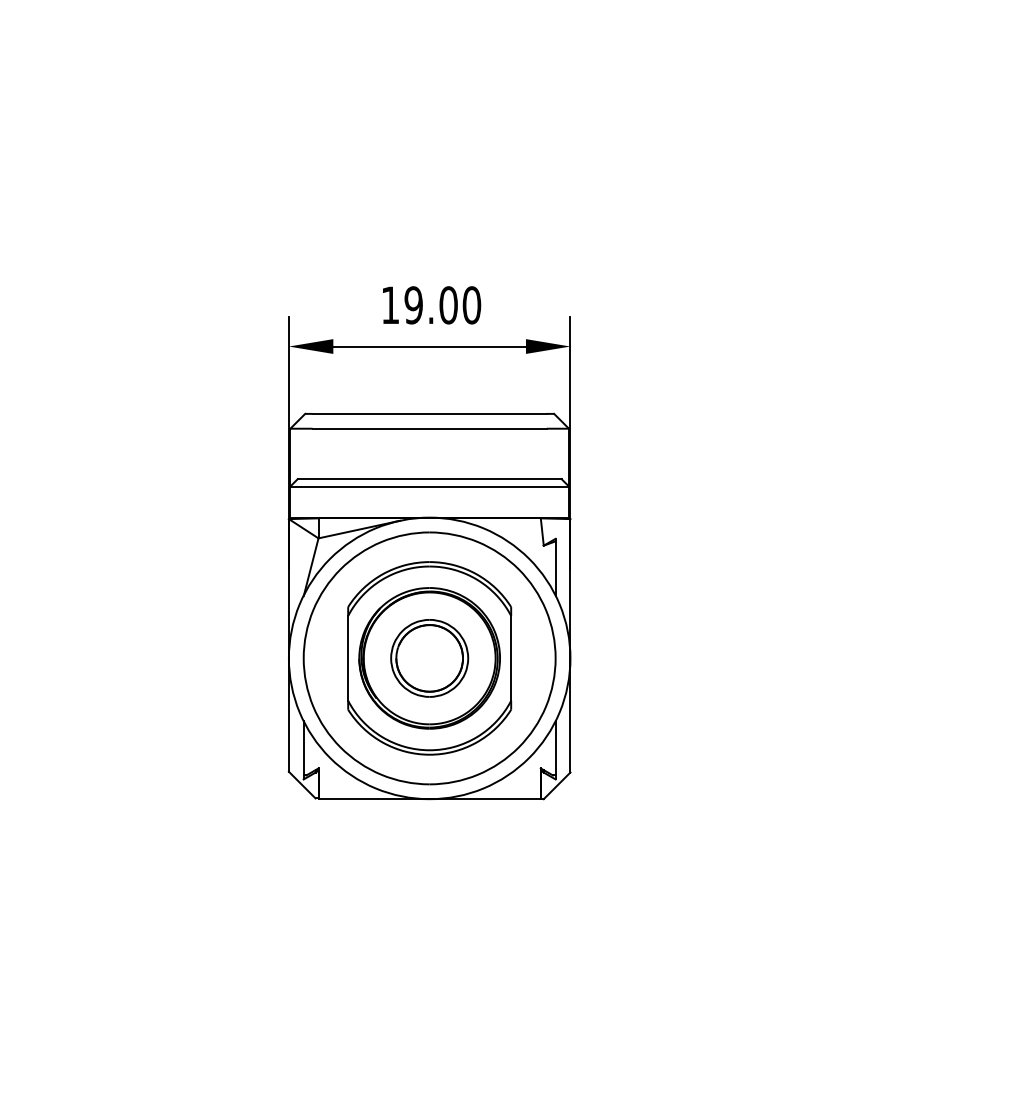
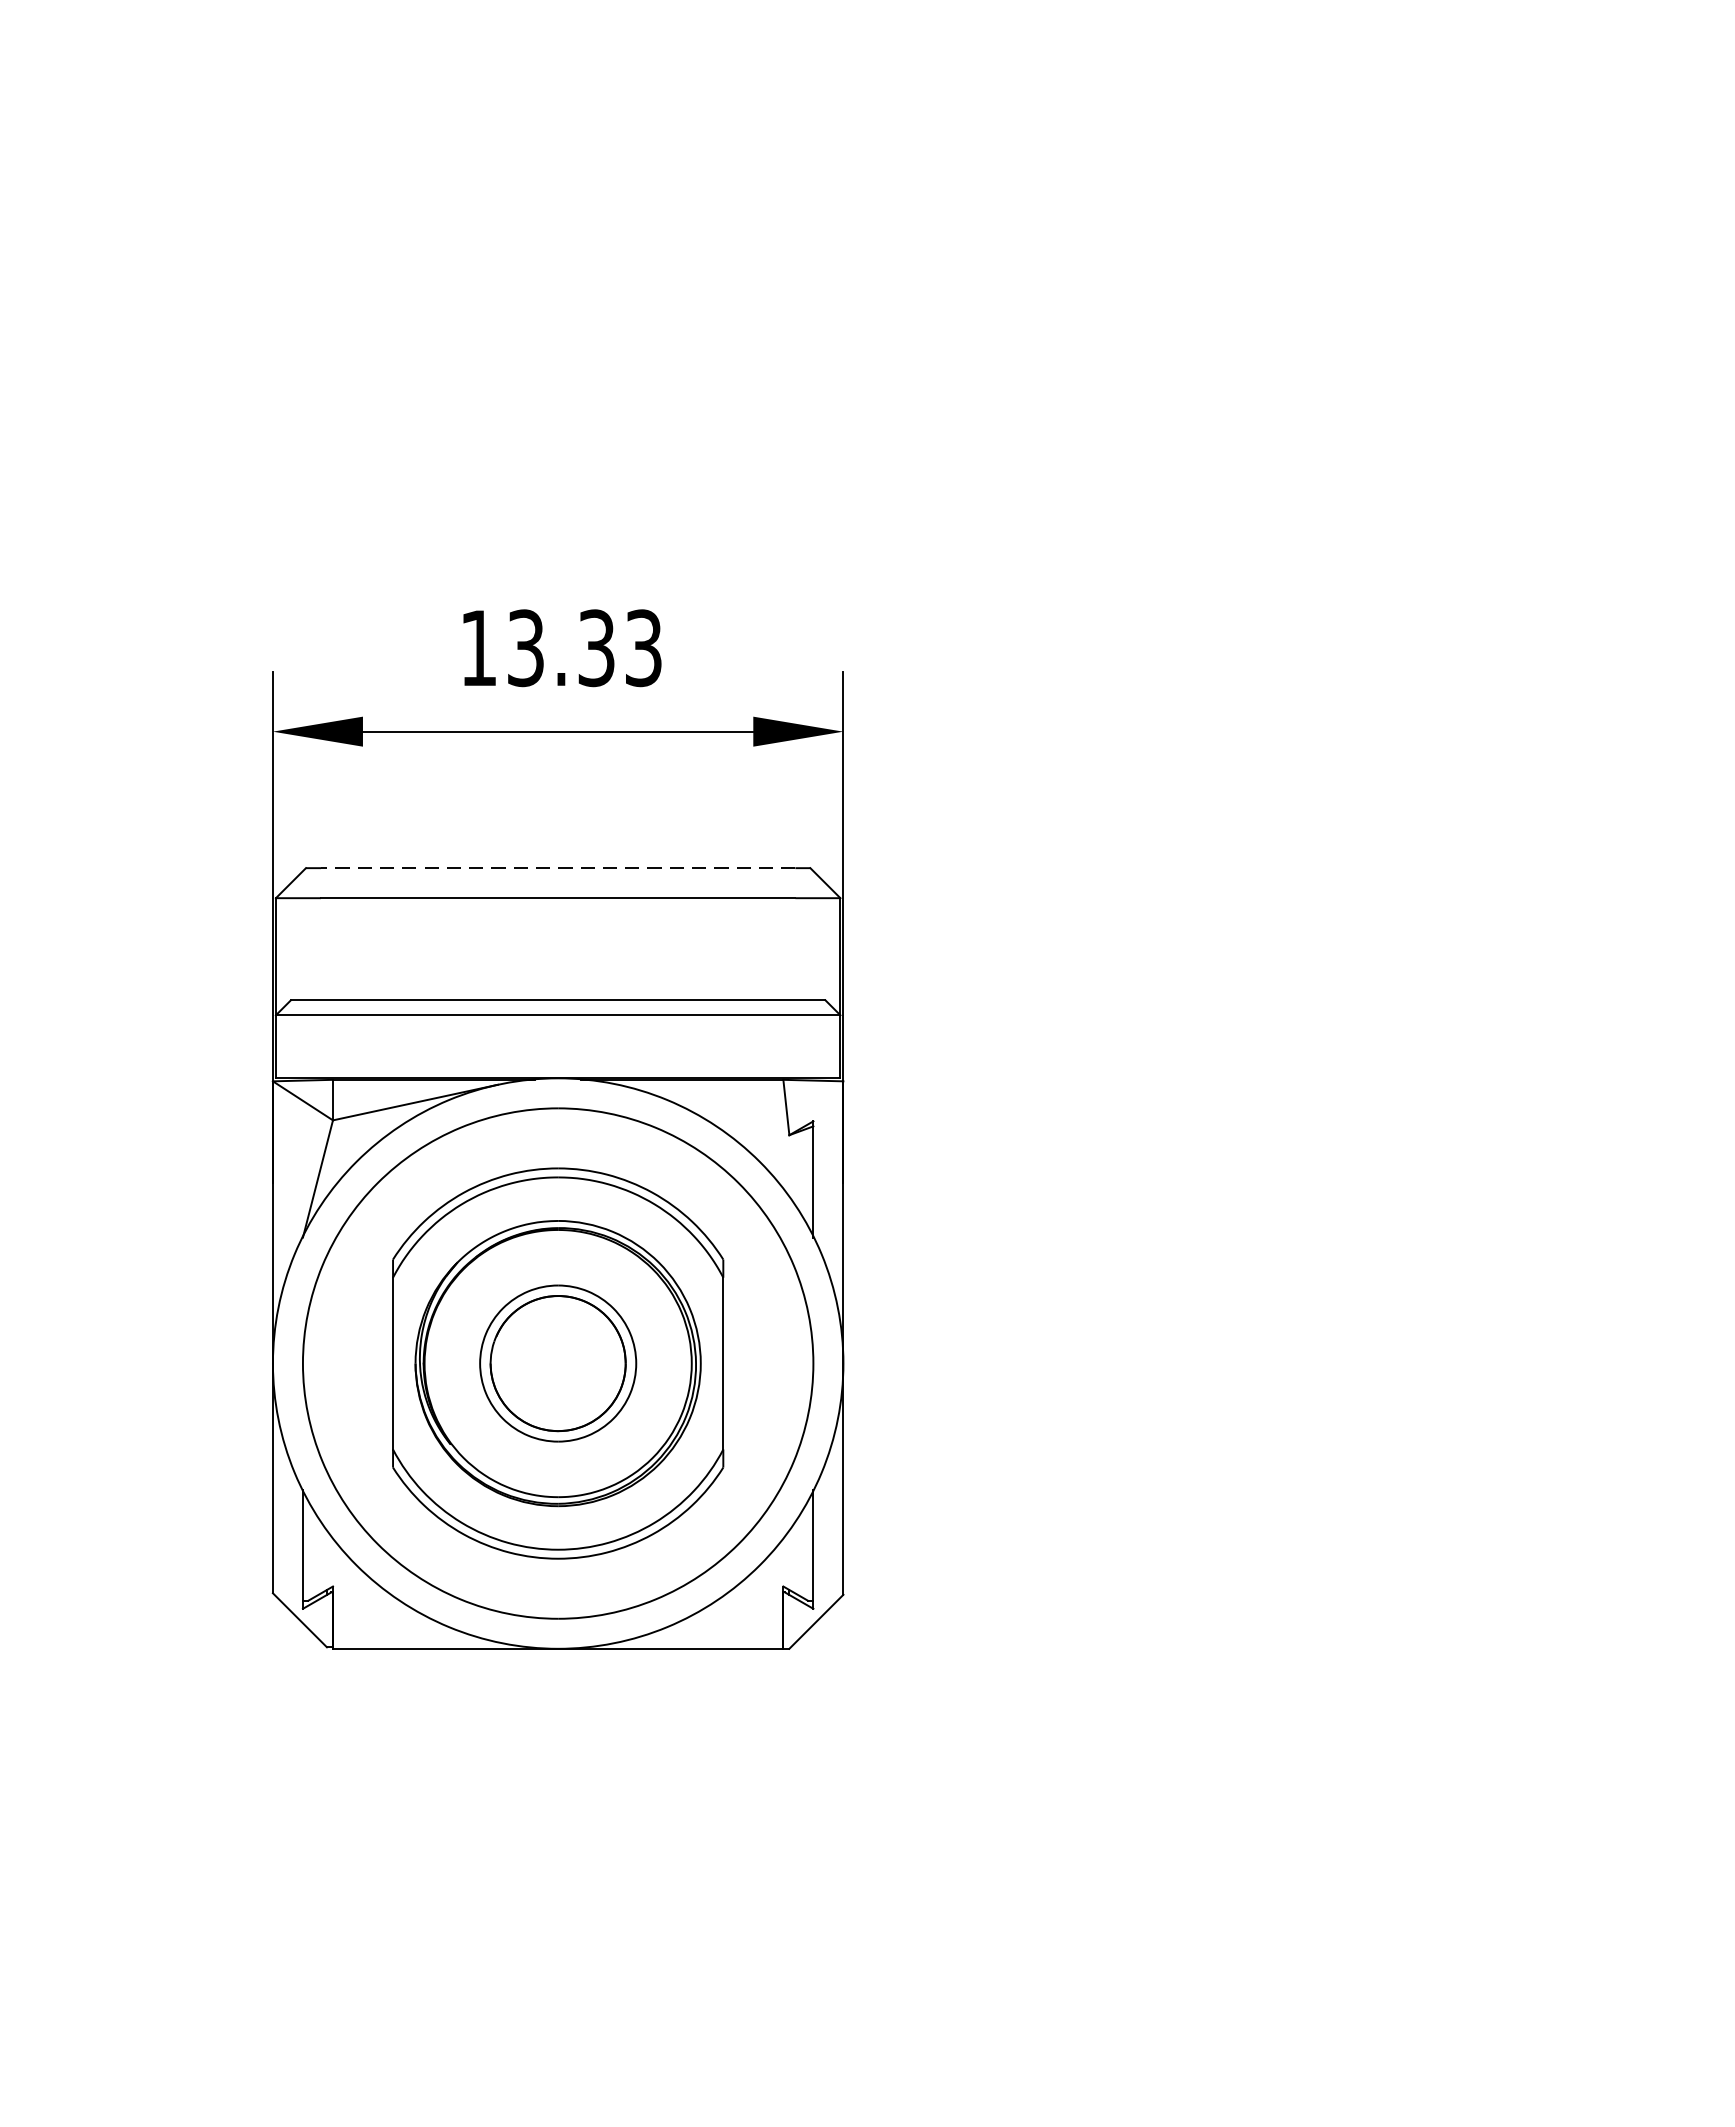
text: (442, 305) -> (584, 648), 19.00 -> 13.33
line: (429, 413) -> (557, 867), solid -> dashed

